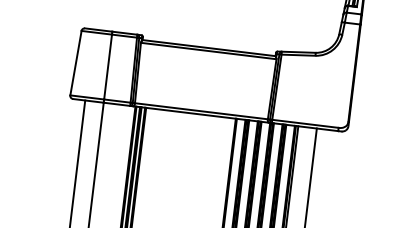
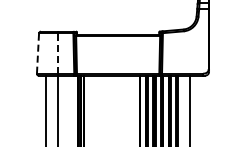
line: (76, 63) -> (38, 53), solid -> dashed
line: (107, 66) -> (57, 53), solid -> dashed

